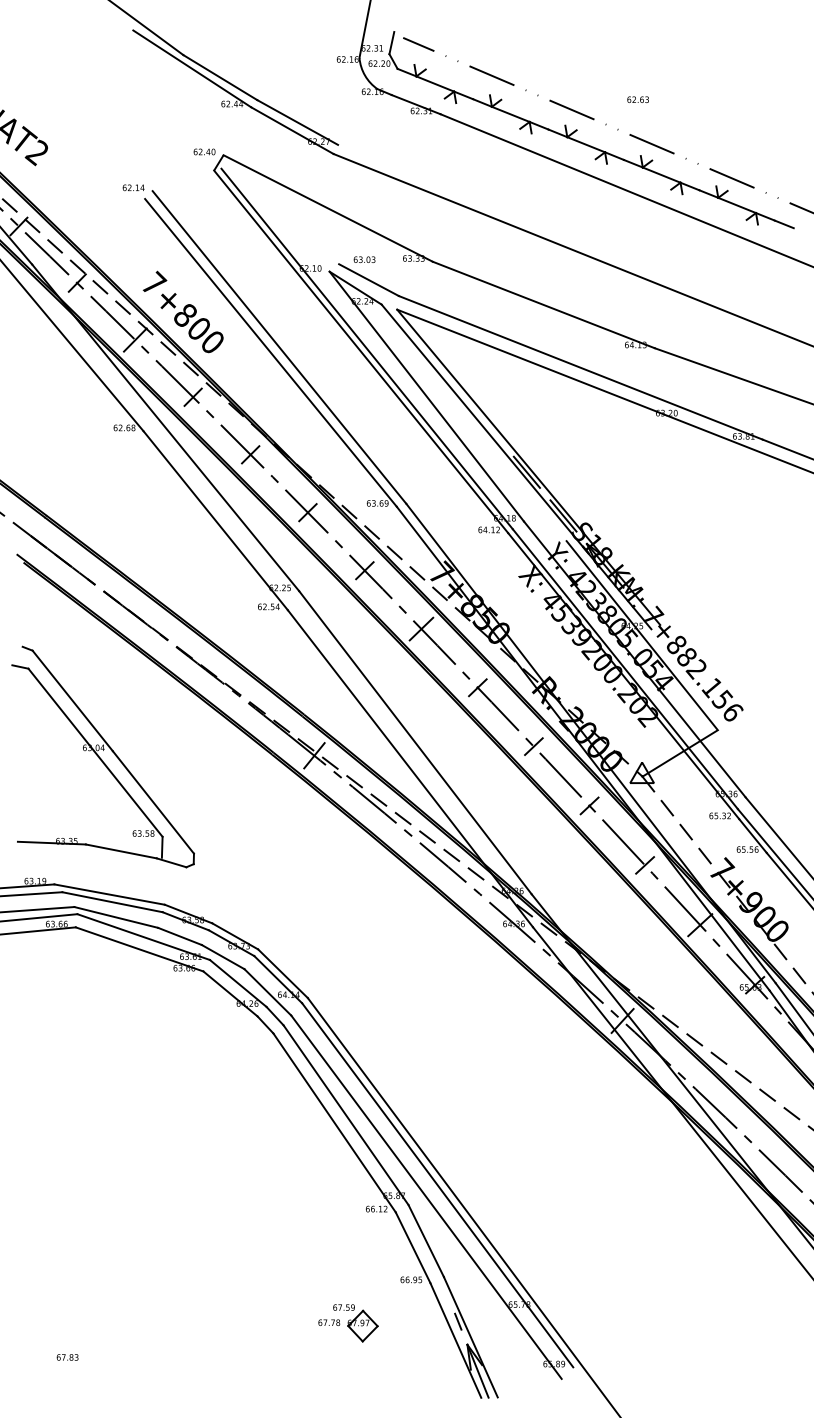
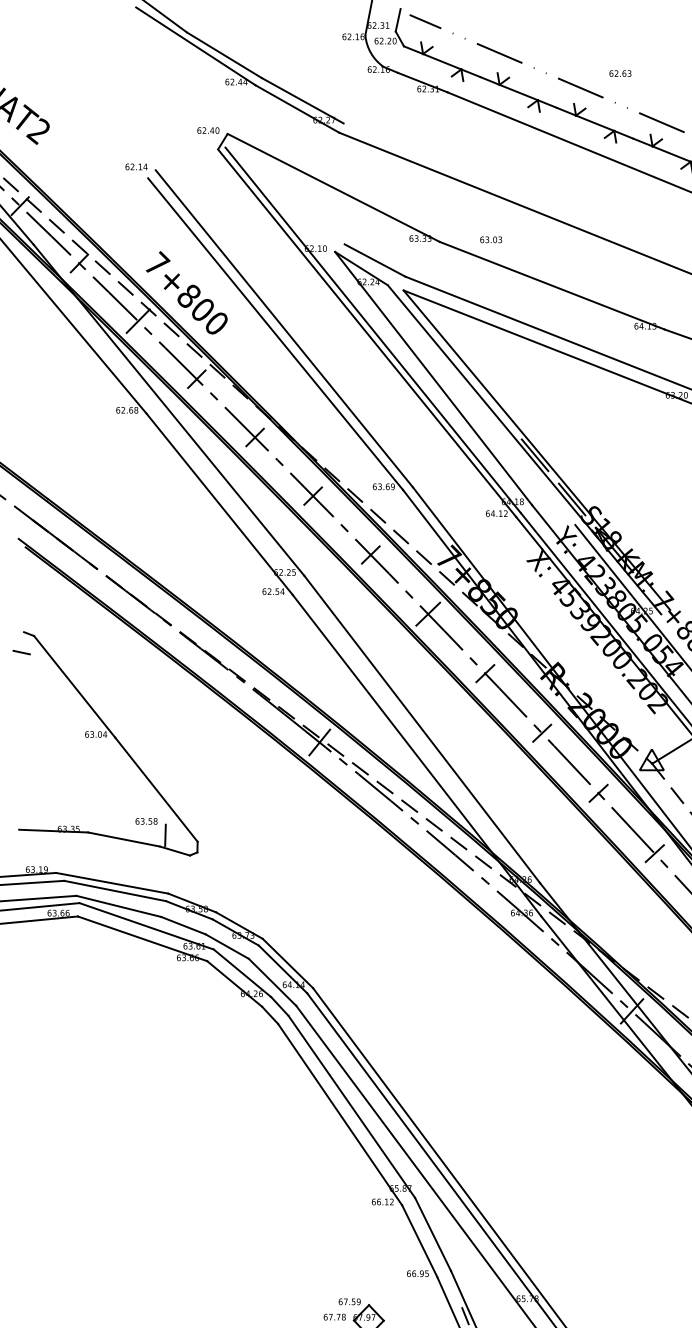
text: (637, 99) -> (619, 73), moved
text: (364, 259) -> (491, 239), moved
line: (95, 752) -> (97, 739), removed

